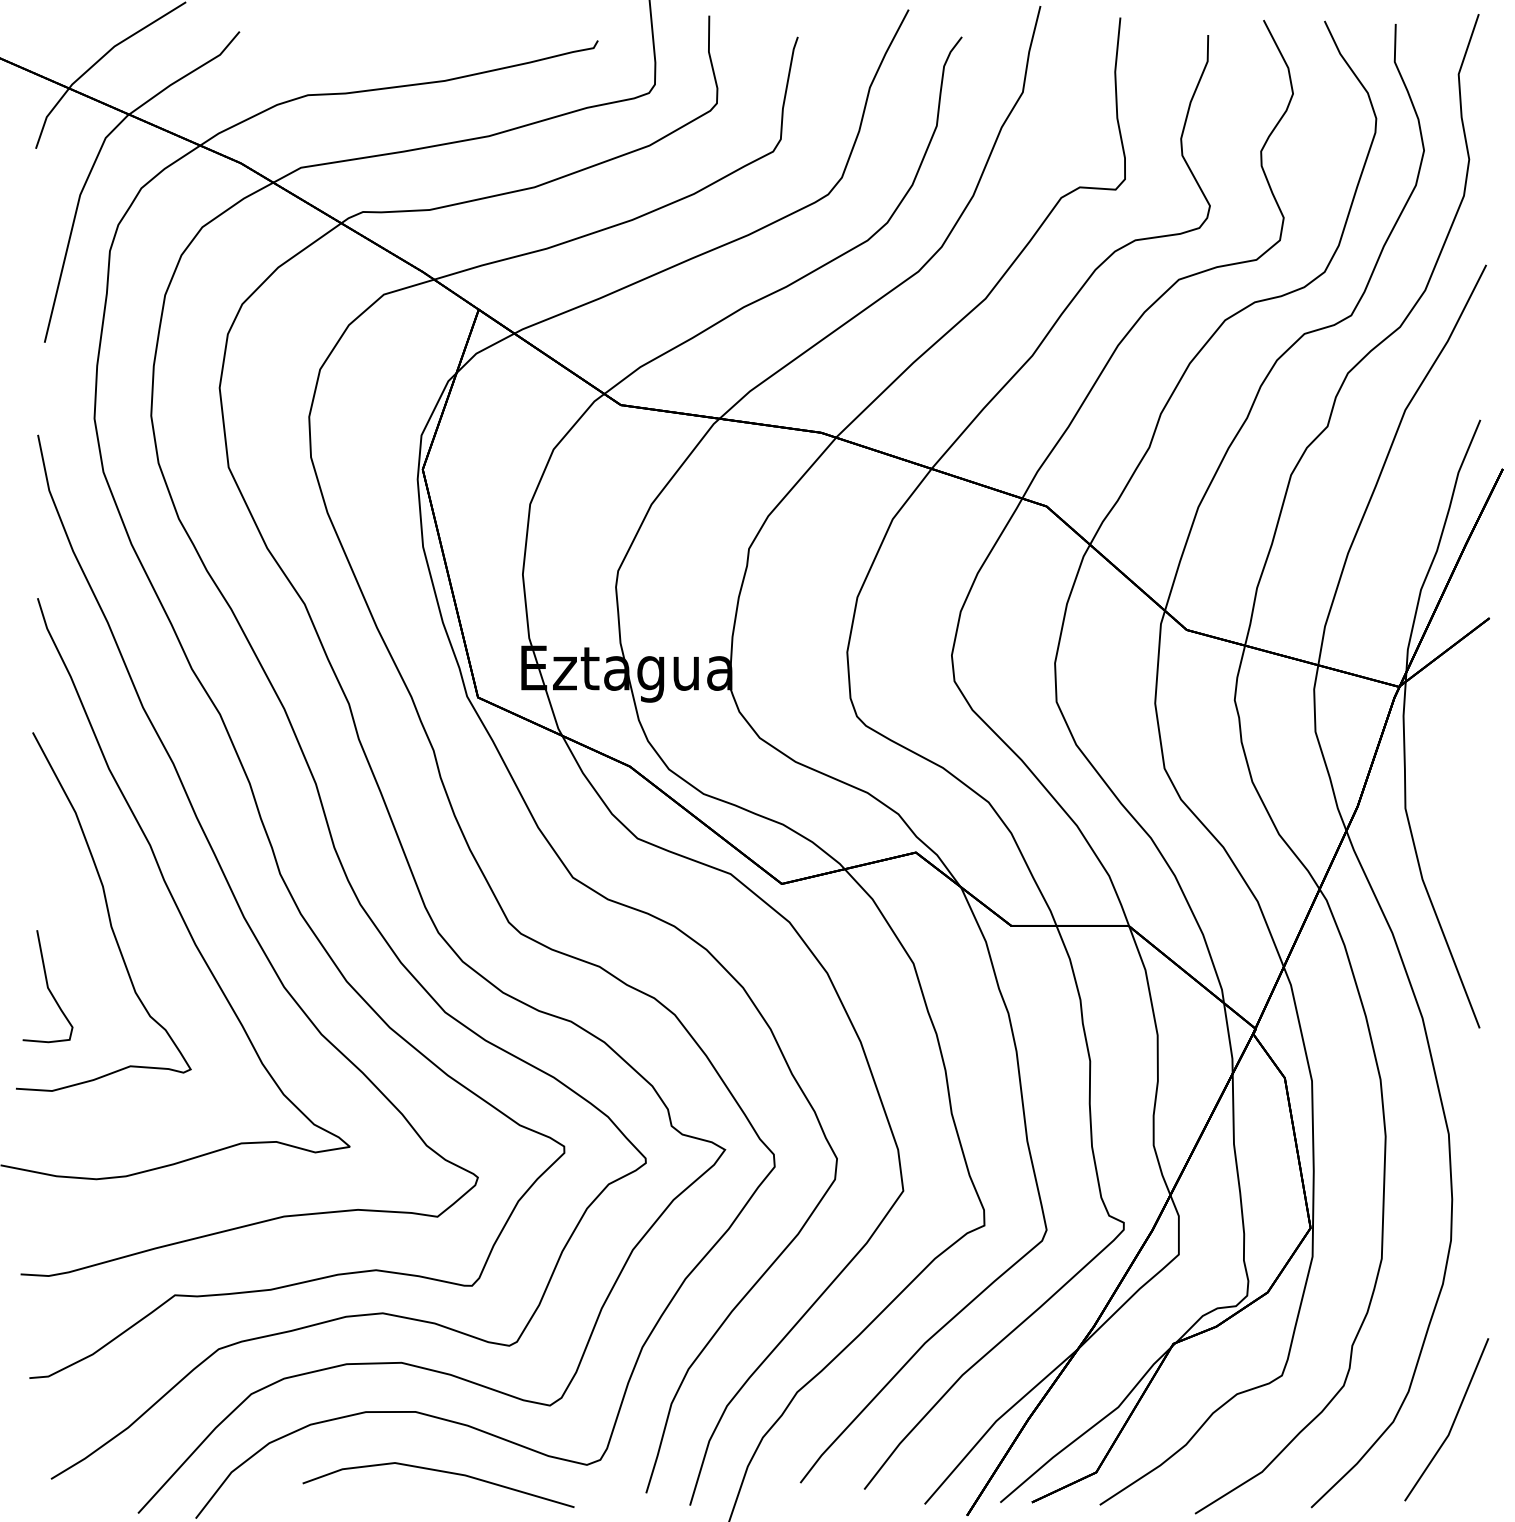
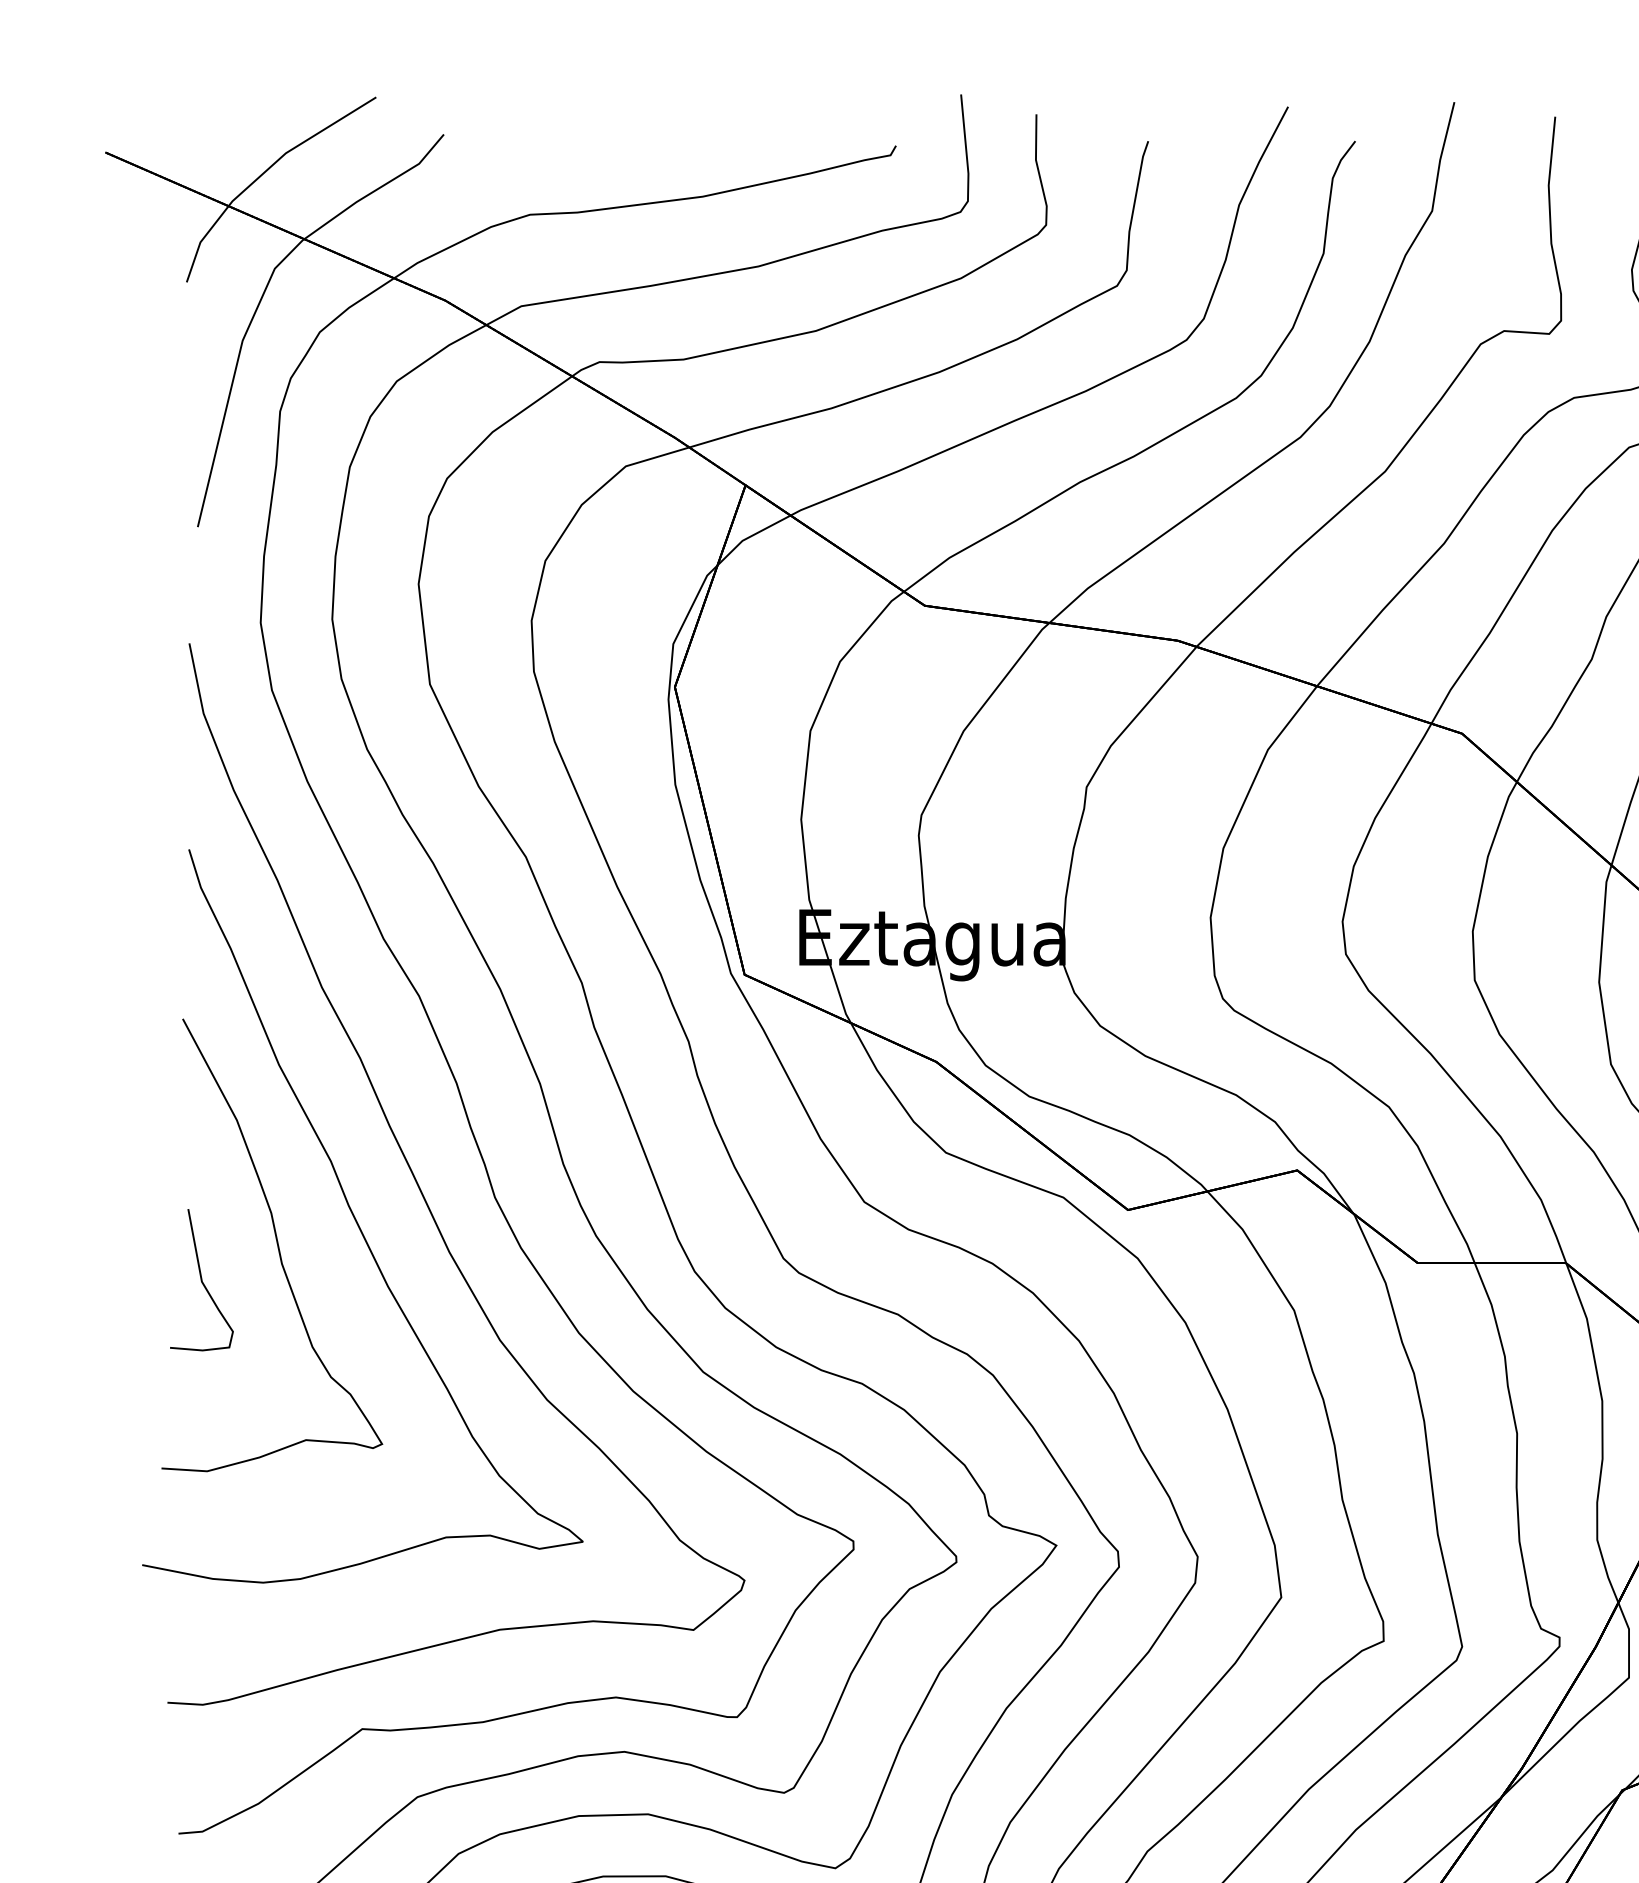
curve: (47, 986) -> (201, 1280), moved

